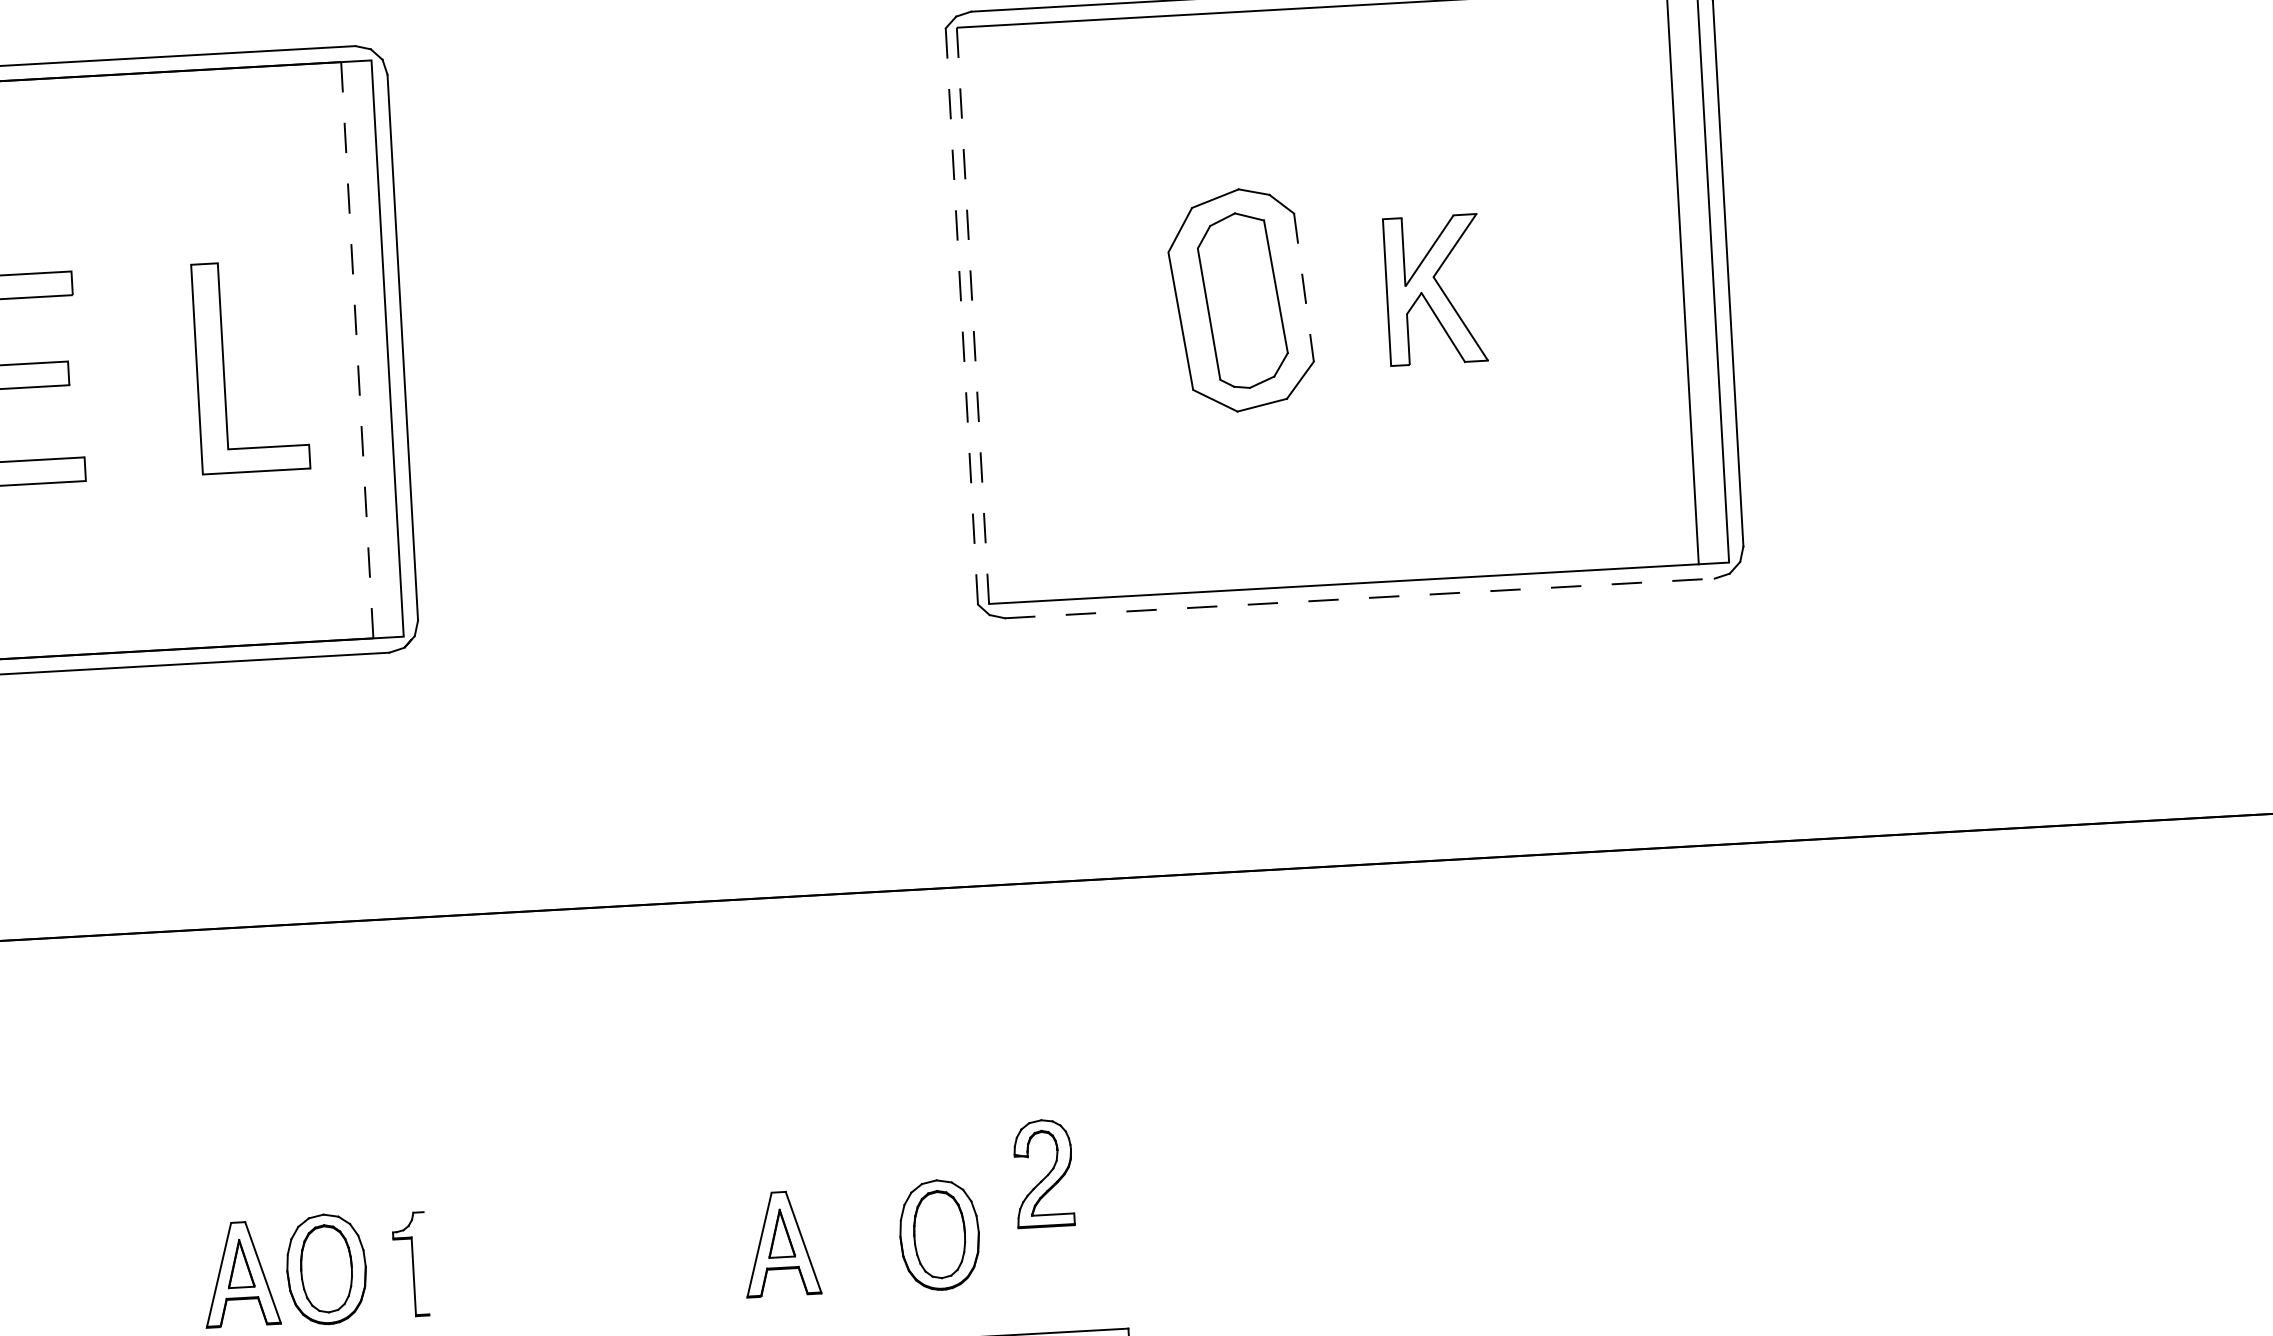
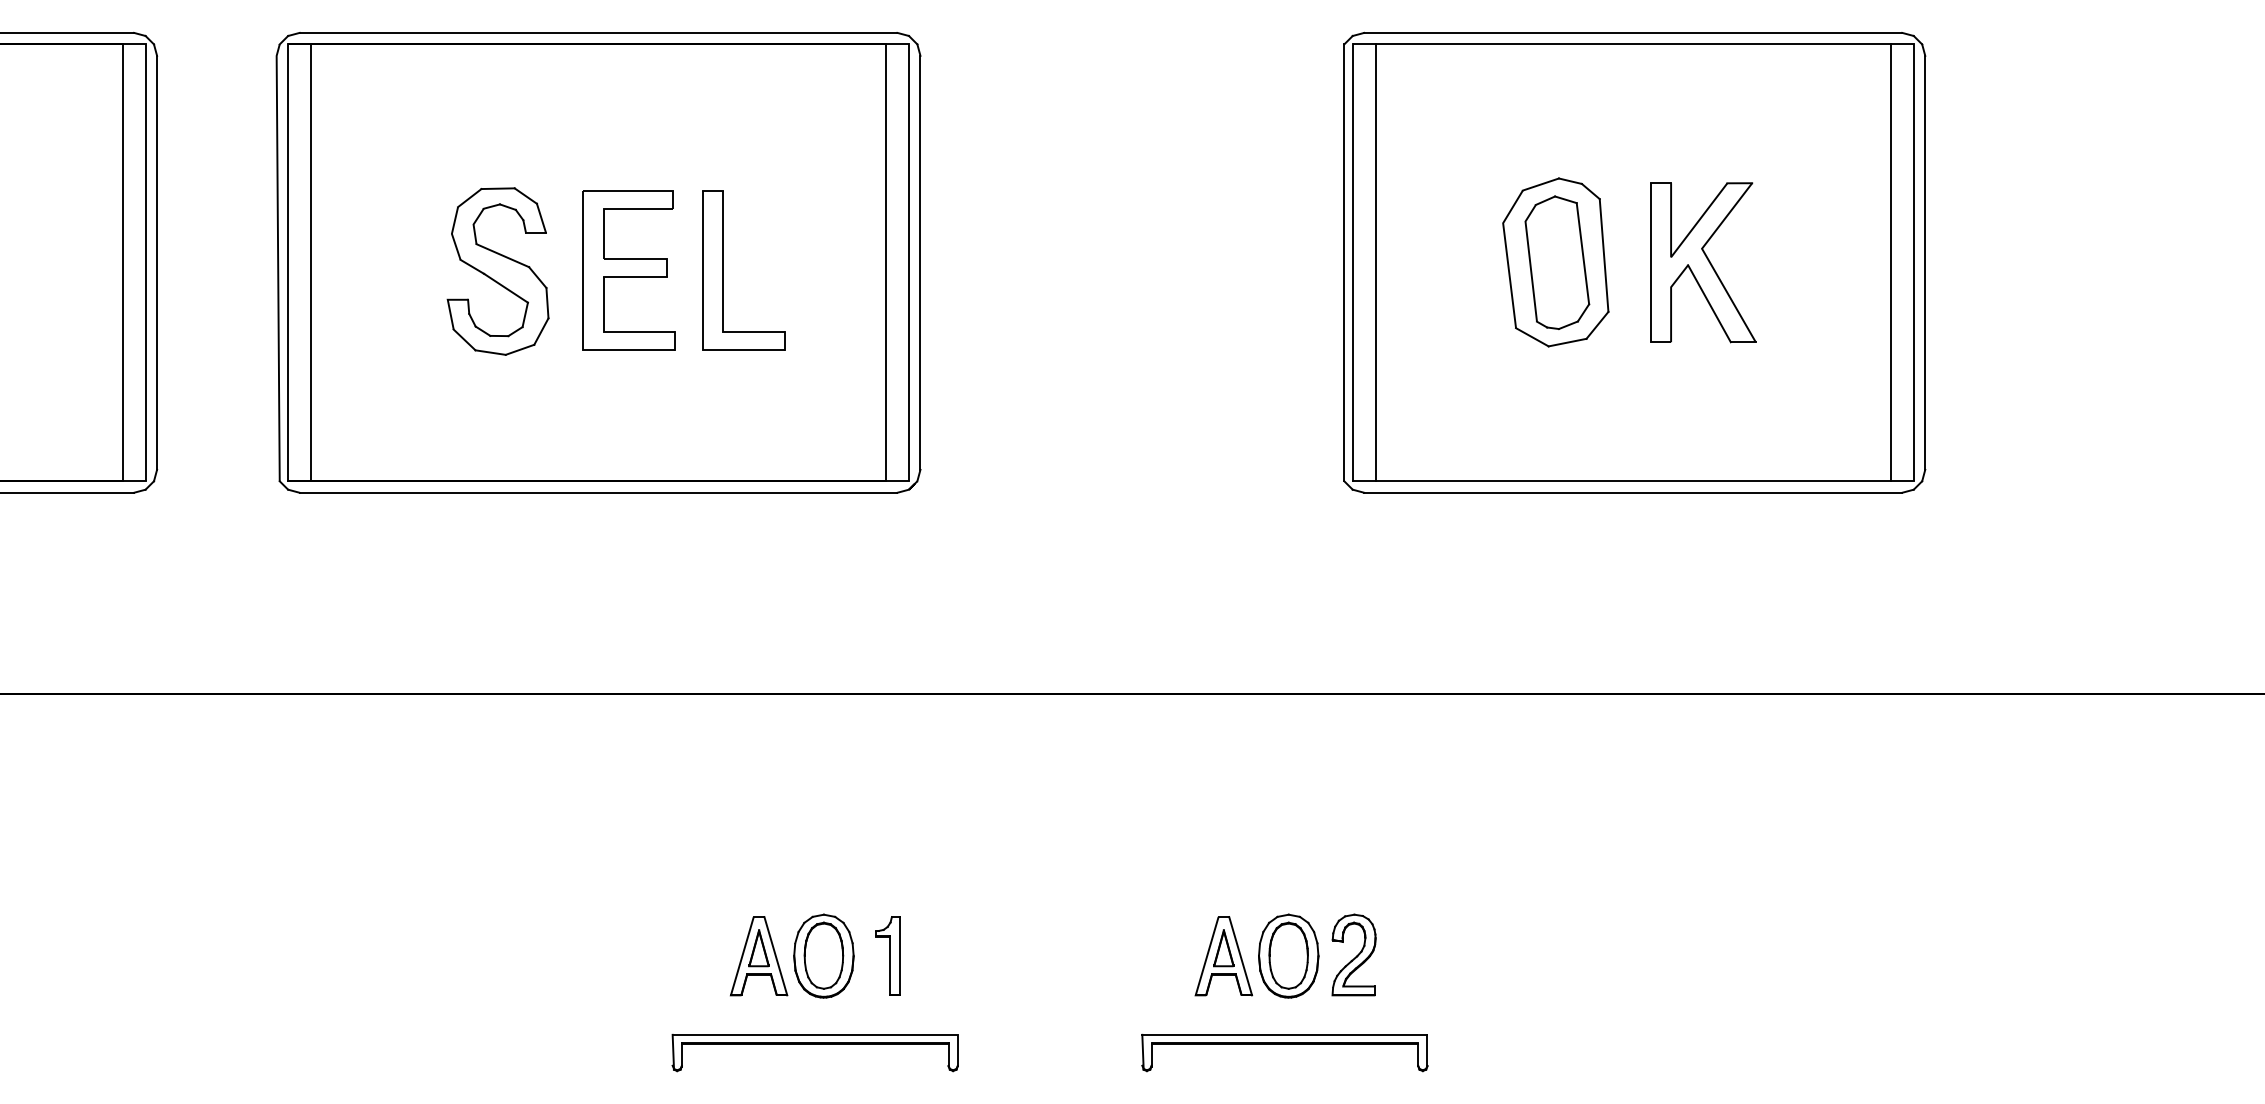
line: (1304, 287) -> (1604, 255), dashed -> solid
part: (1435, 289) -> (1703, 262), size x1.43
line: (1002, 313) -> (1375, 262), added
line: (972, 316) -> (1352, 263), dashed -> solid
line: (962, 317) -> (1344, 263), dashed -> solid
line: (356, 349) -> (885, 262), dashed -> solid
part: (224, 367) -> (723, 270), moved
line: (1360, 598) -> (1633, 492), dashed -> solid
part: (1043, 1172) -> (1353, 954), moved
part: (781, 1244) -> (1223, 956), moved
line: (426, 1264) -> (899, 956), added

